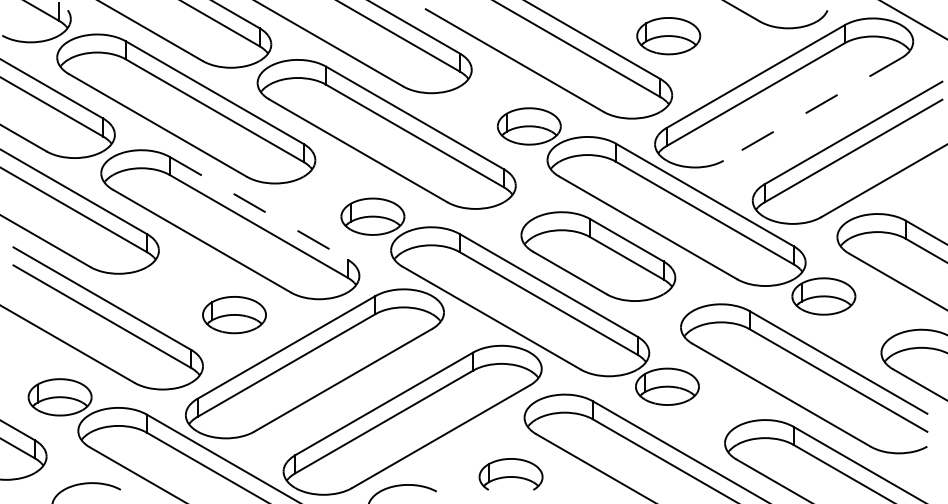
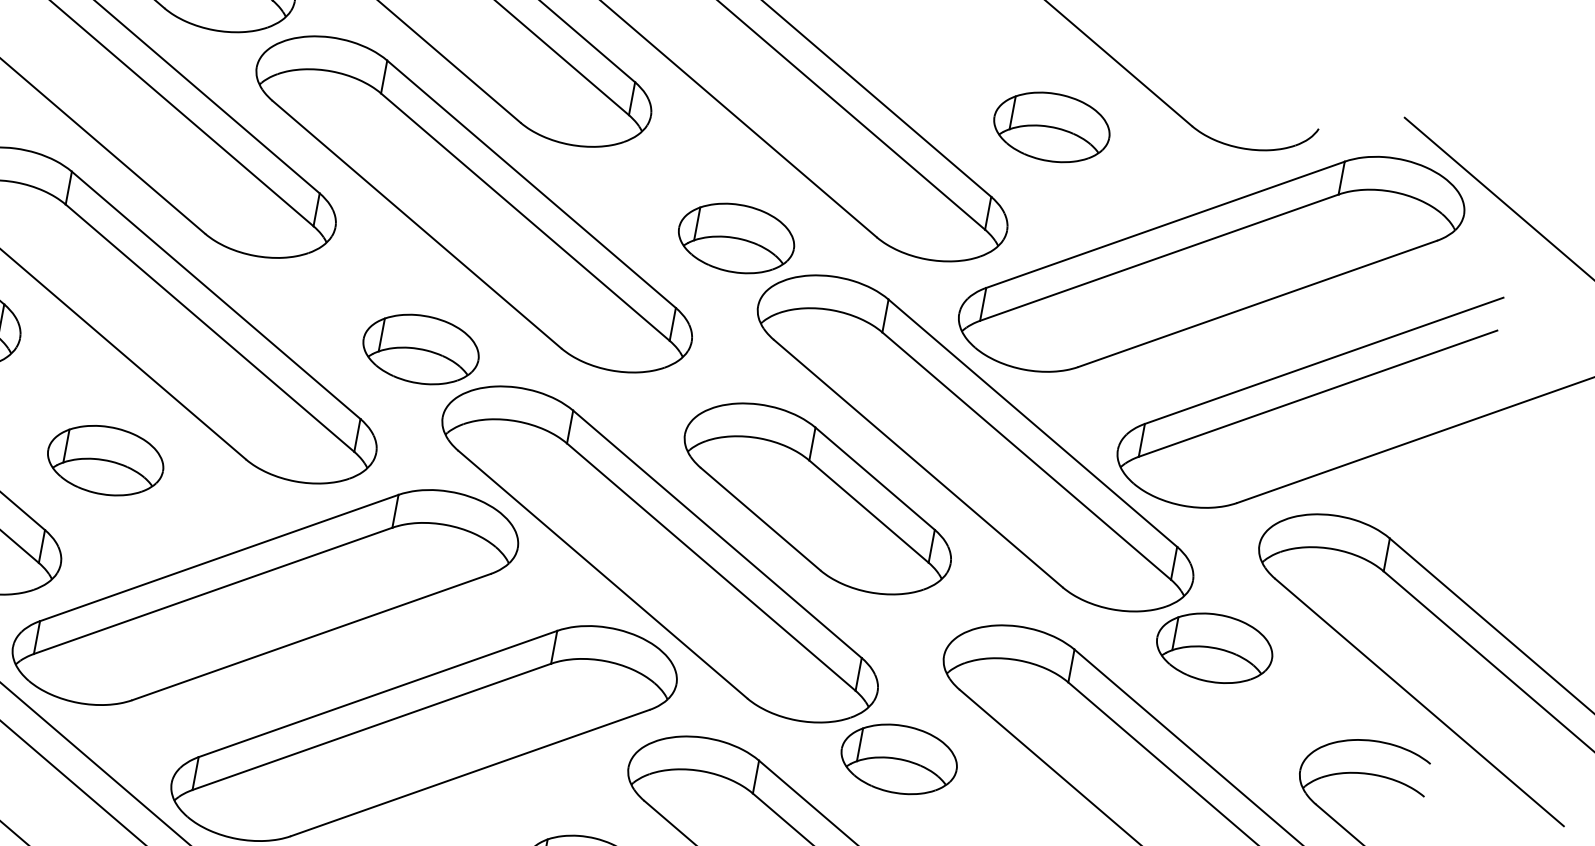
part: (668, 36) -> (1051, 127), moved
line: (812, 109) -> (1257, 304), dashed -> solid
line: (258, 208) -> (215, 295), dashed -> solid
part: (234, 315) -> (105, 461), moved

